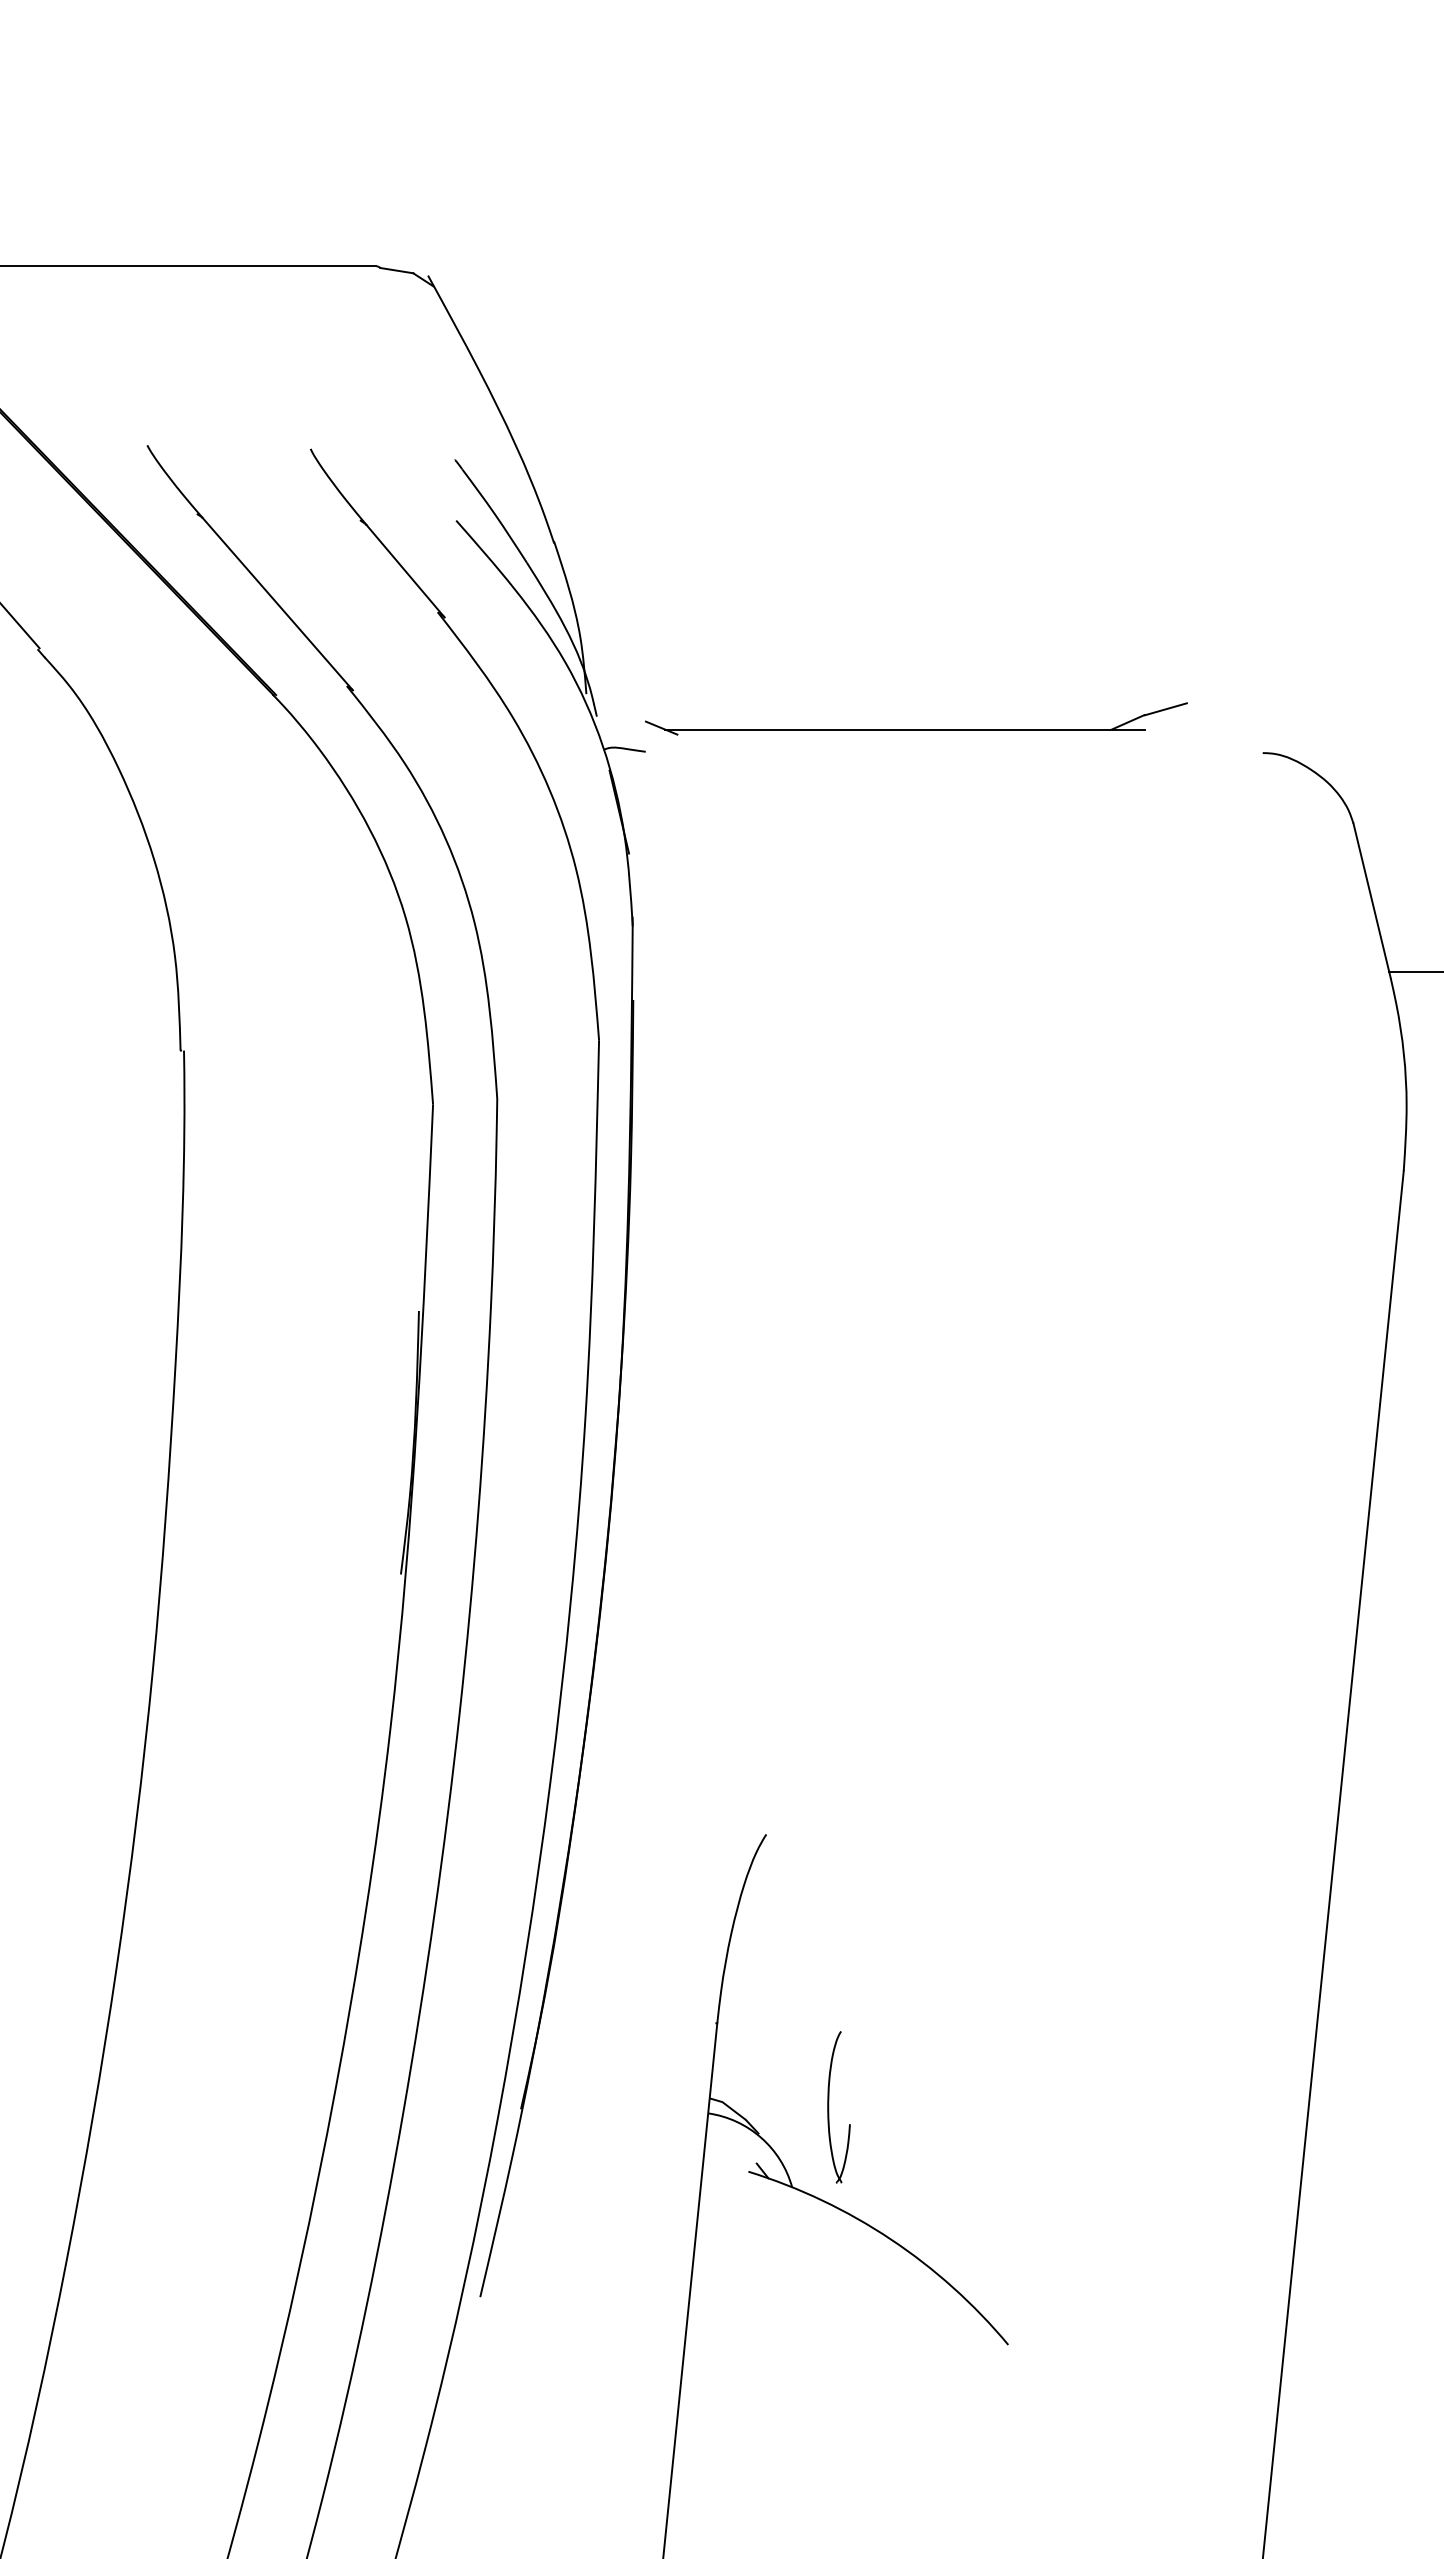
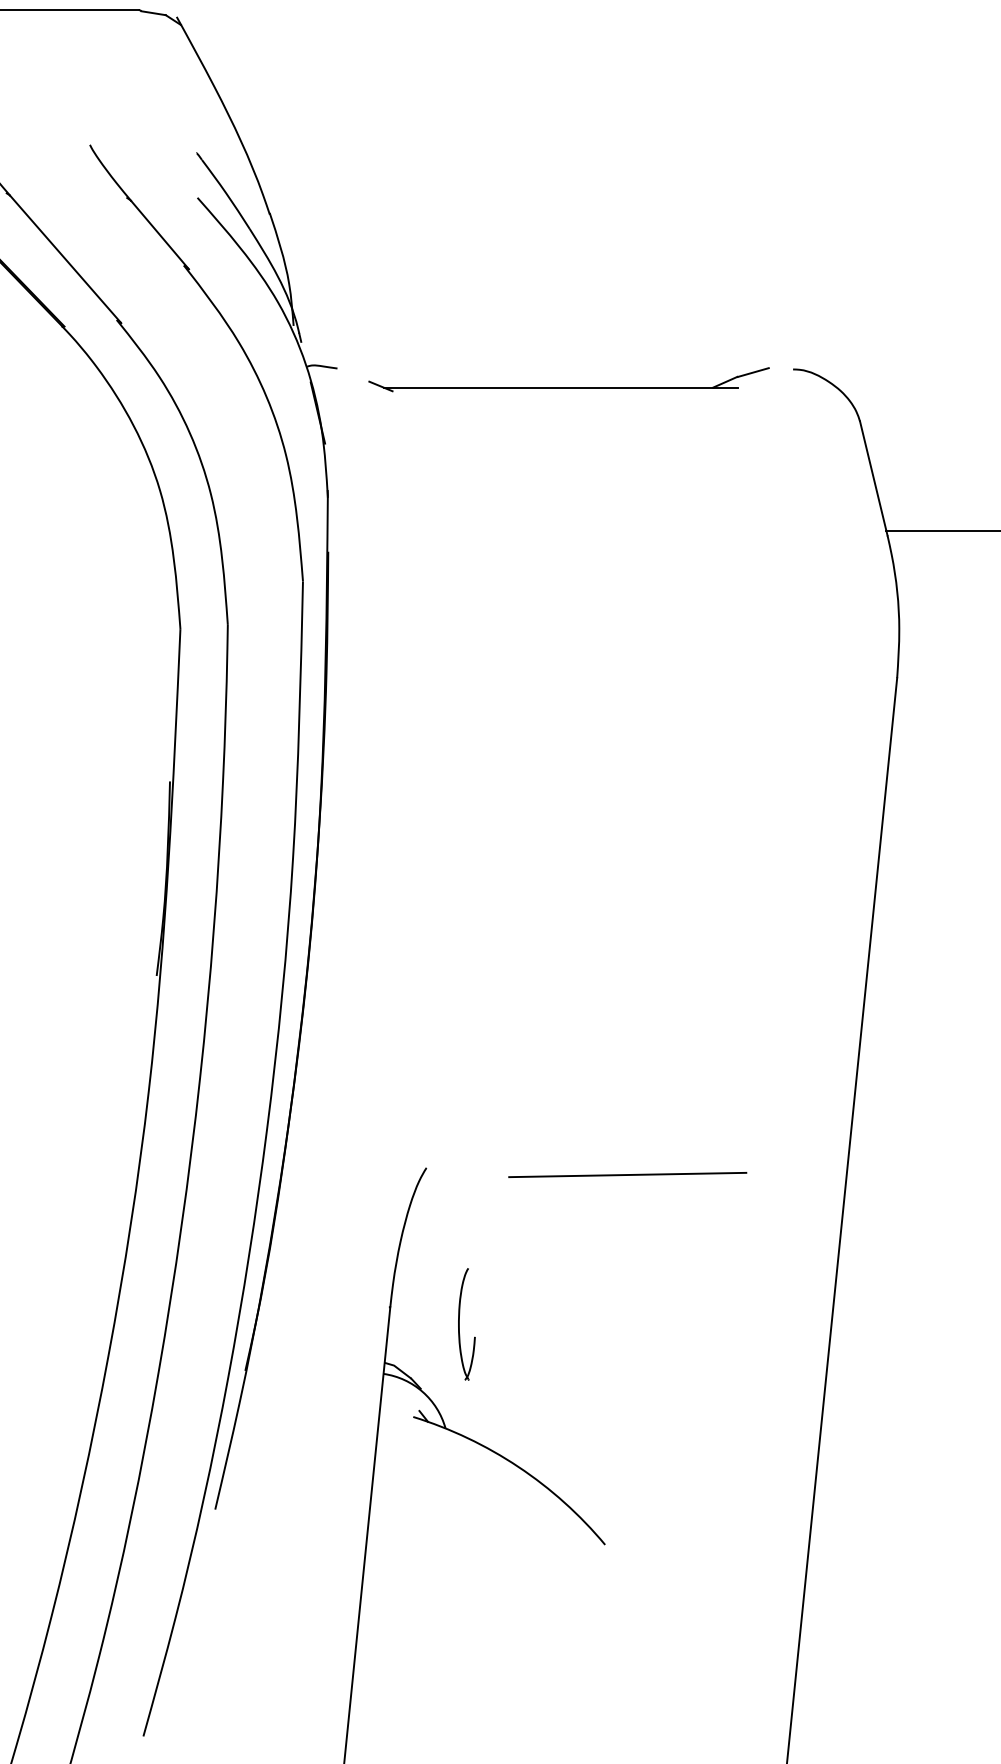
part: (916, 729) -> (569, 387), moved
line: (1038, 1843) -> (627, 1174), added
part: (829, 2107) -> (459, 1324), moved

